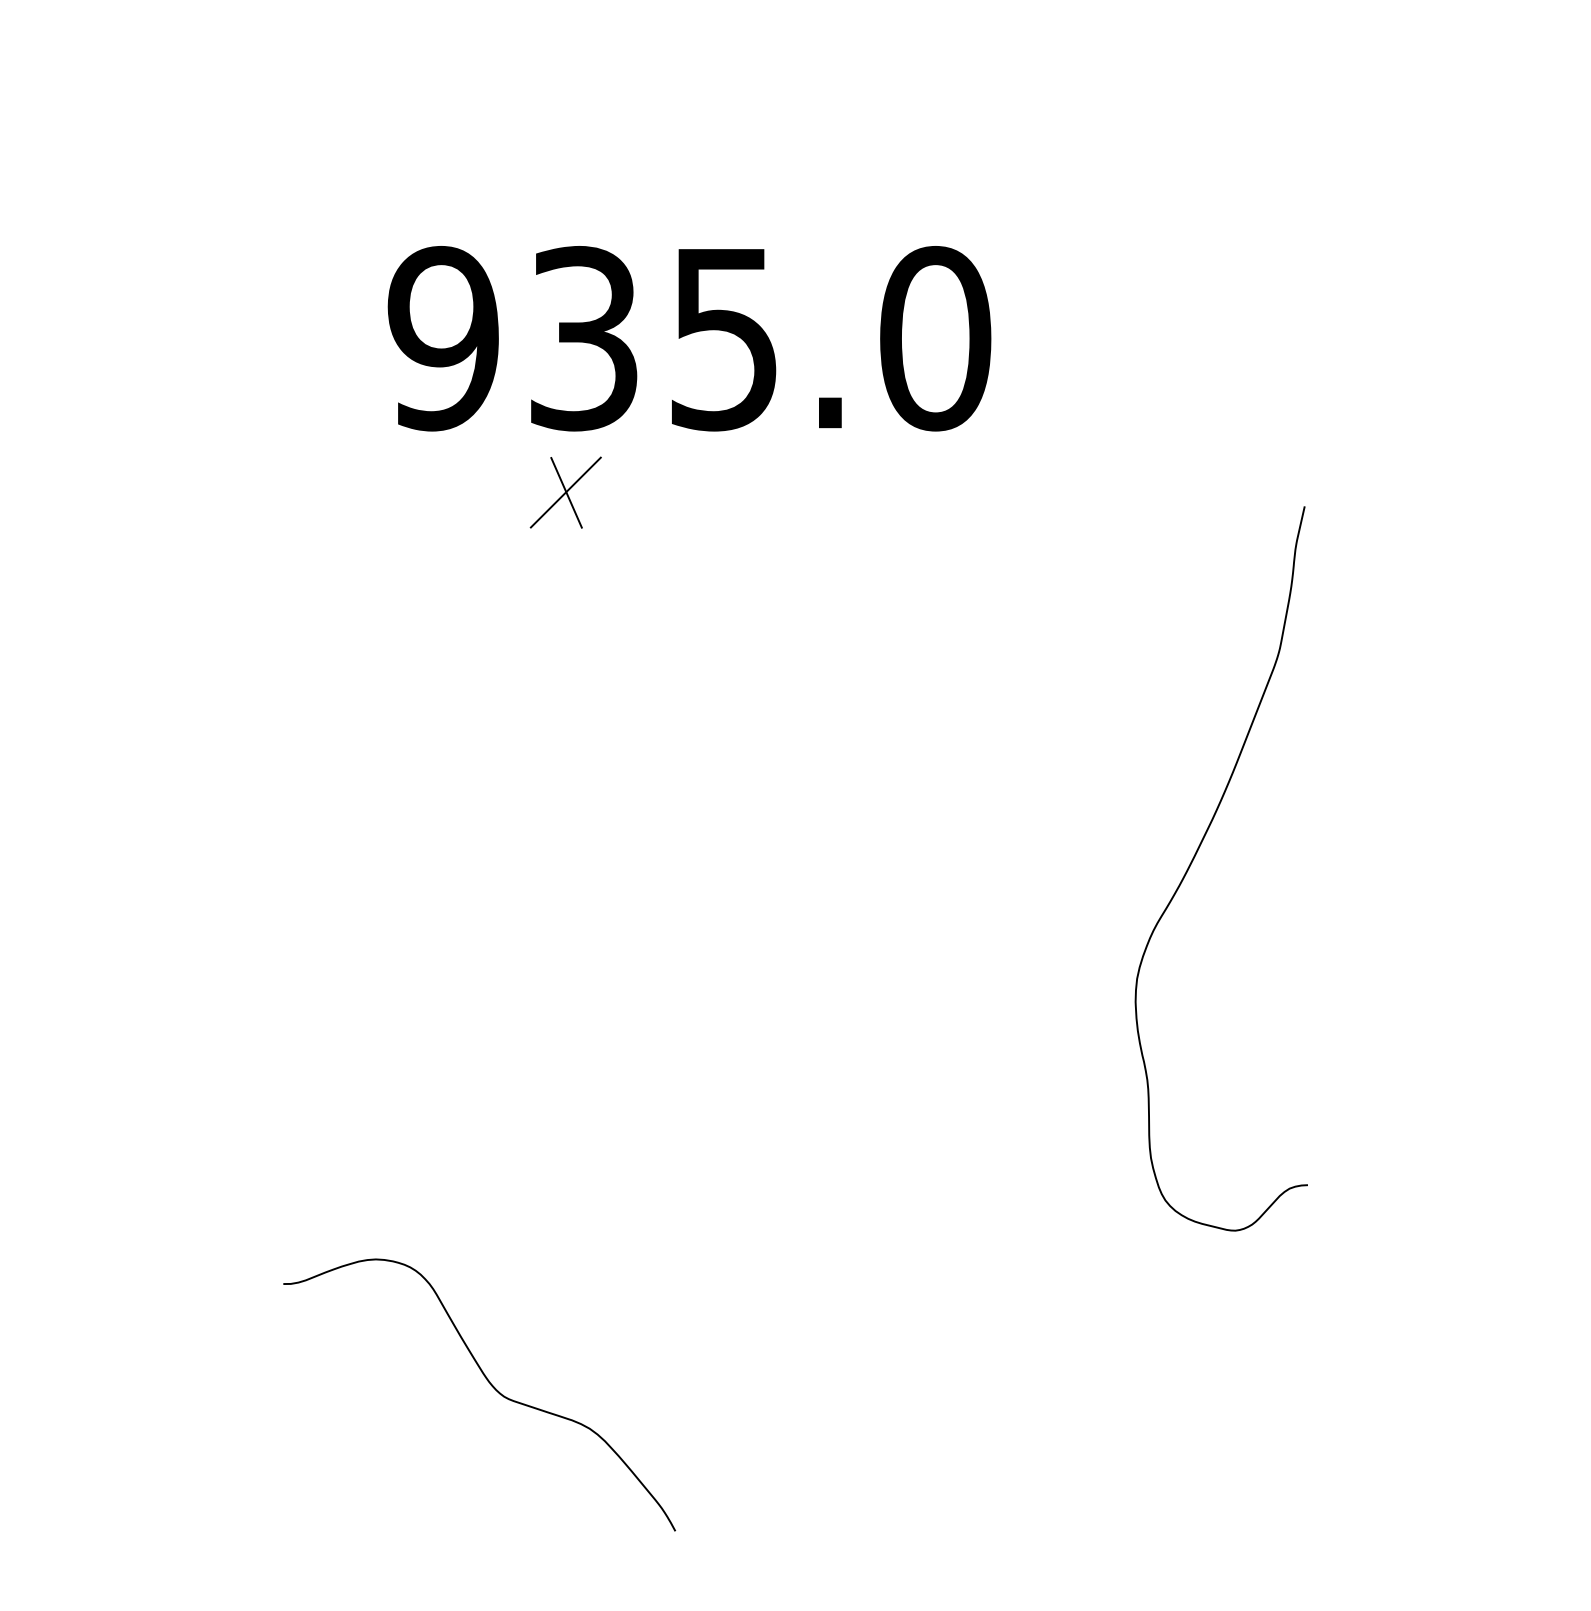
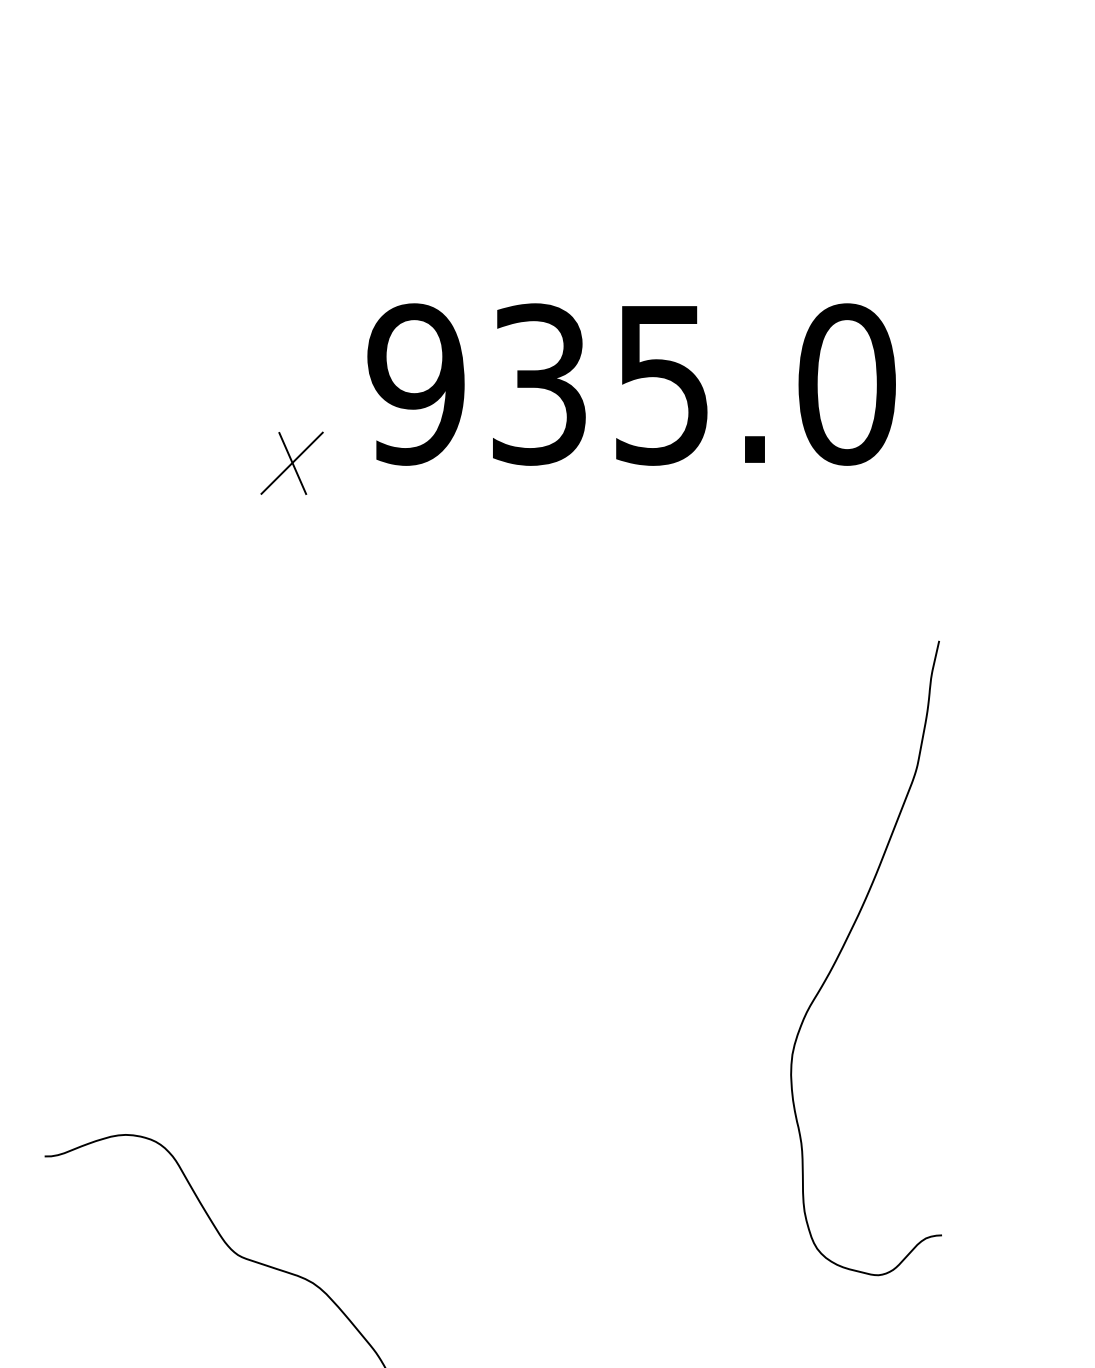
text: (689, 338) -> (631, 384), moved
curve: (1195, 857) -> (843, 948), moved

